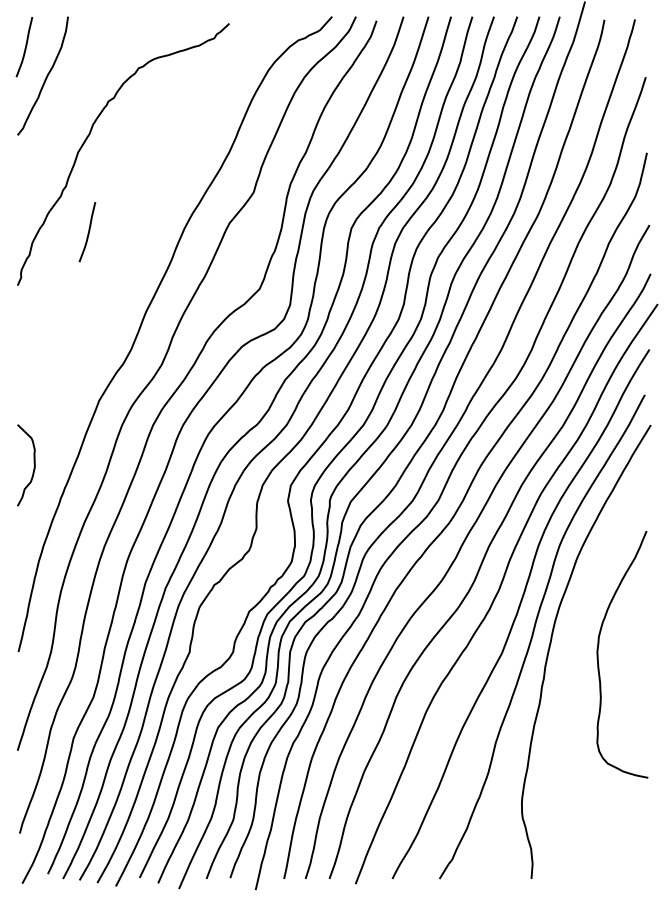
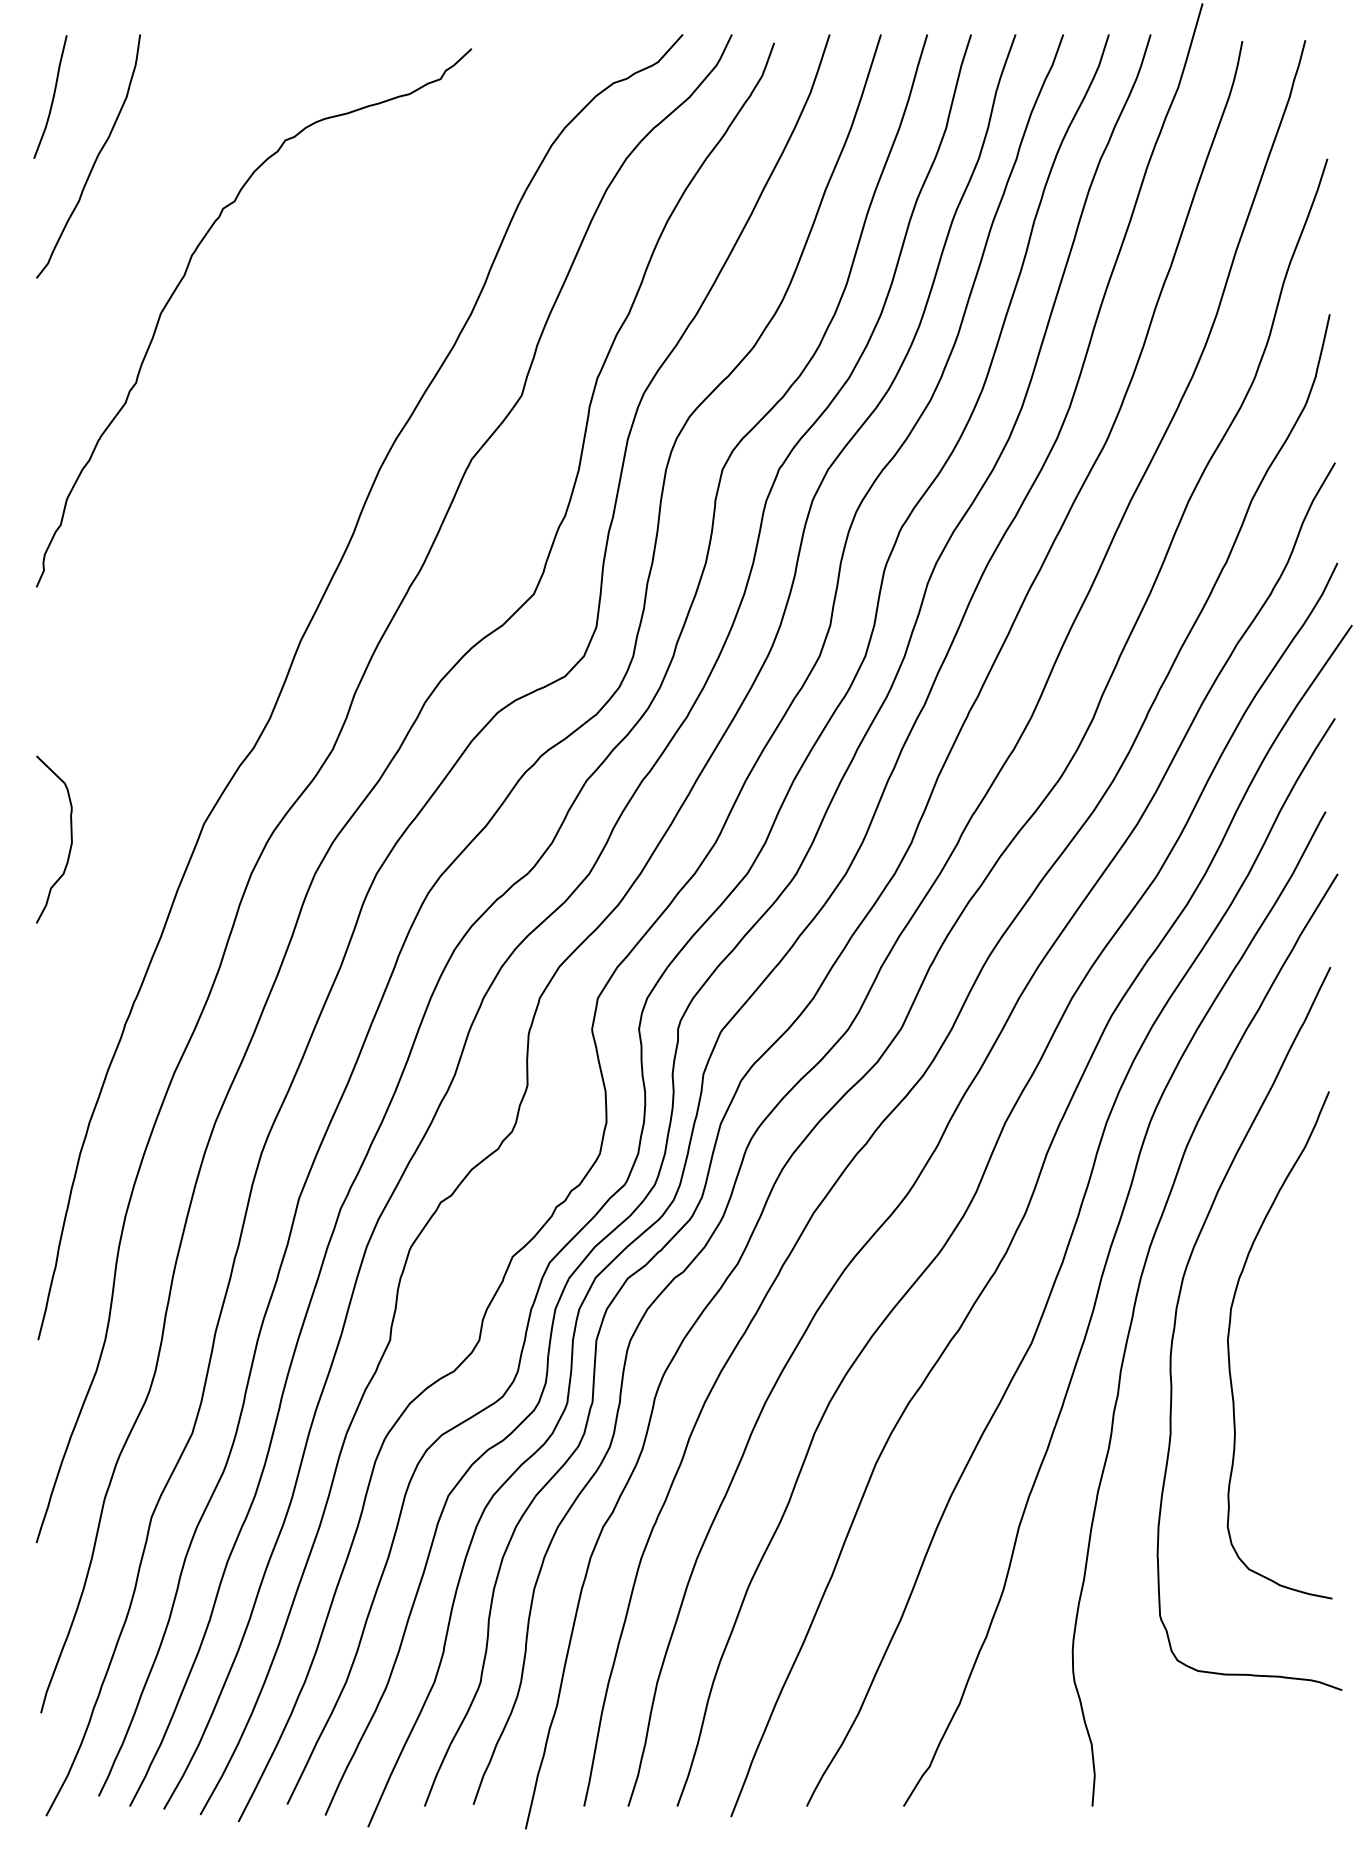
curve: (88, 232) -> (182, 478), removed
curve: (33, 464) -> (69, 837), moved
curve: (573, 638) -> (1178, 1312), added

